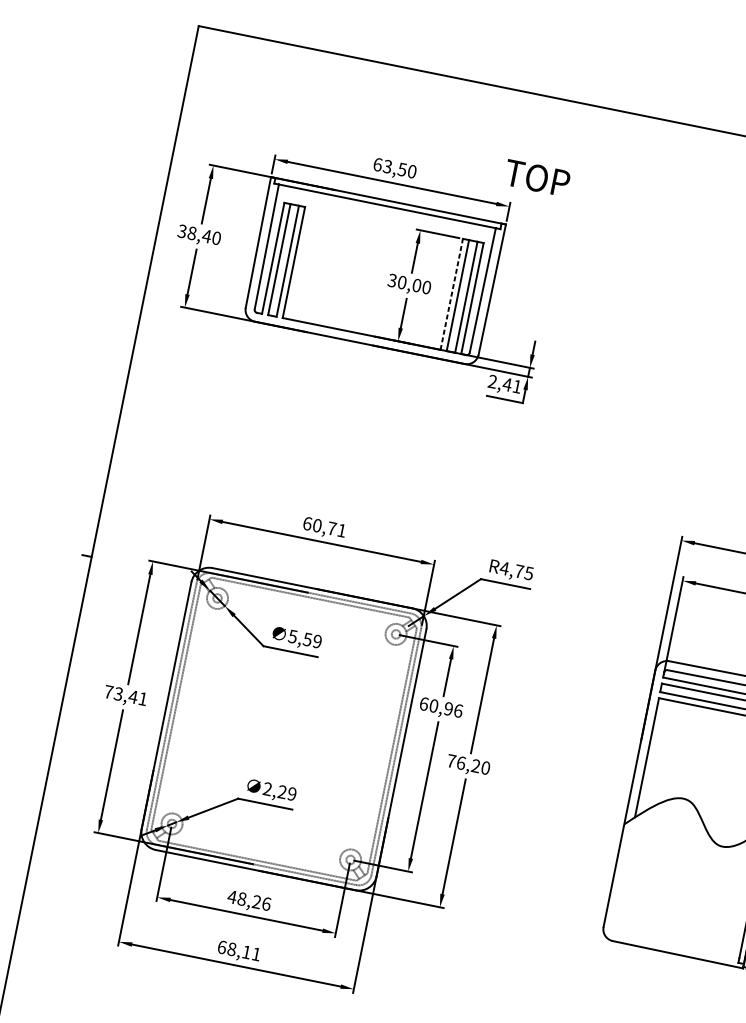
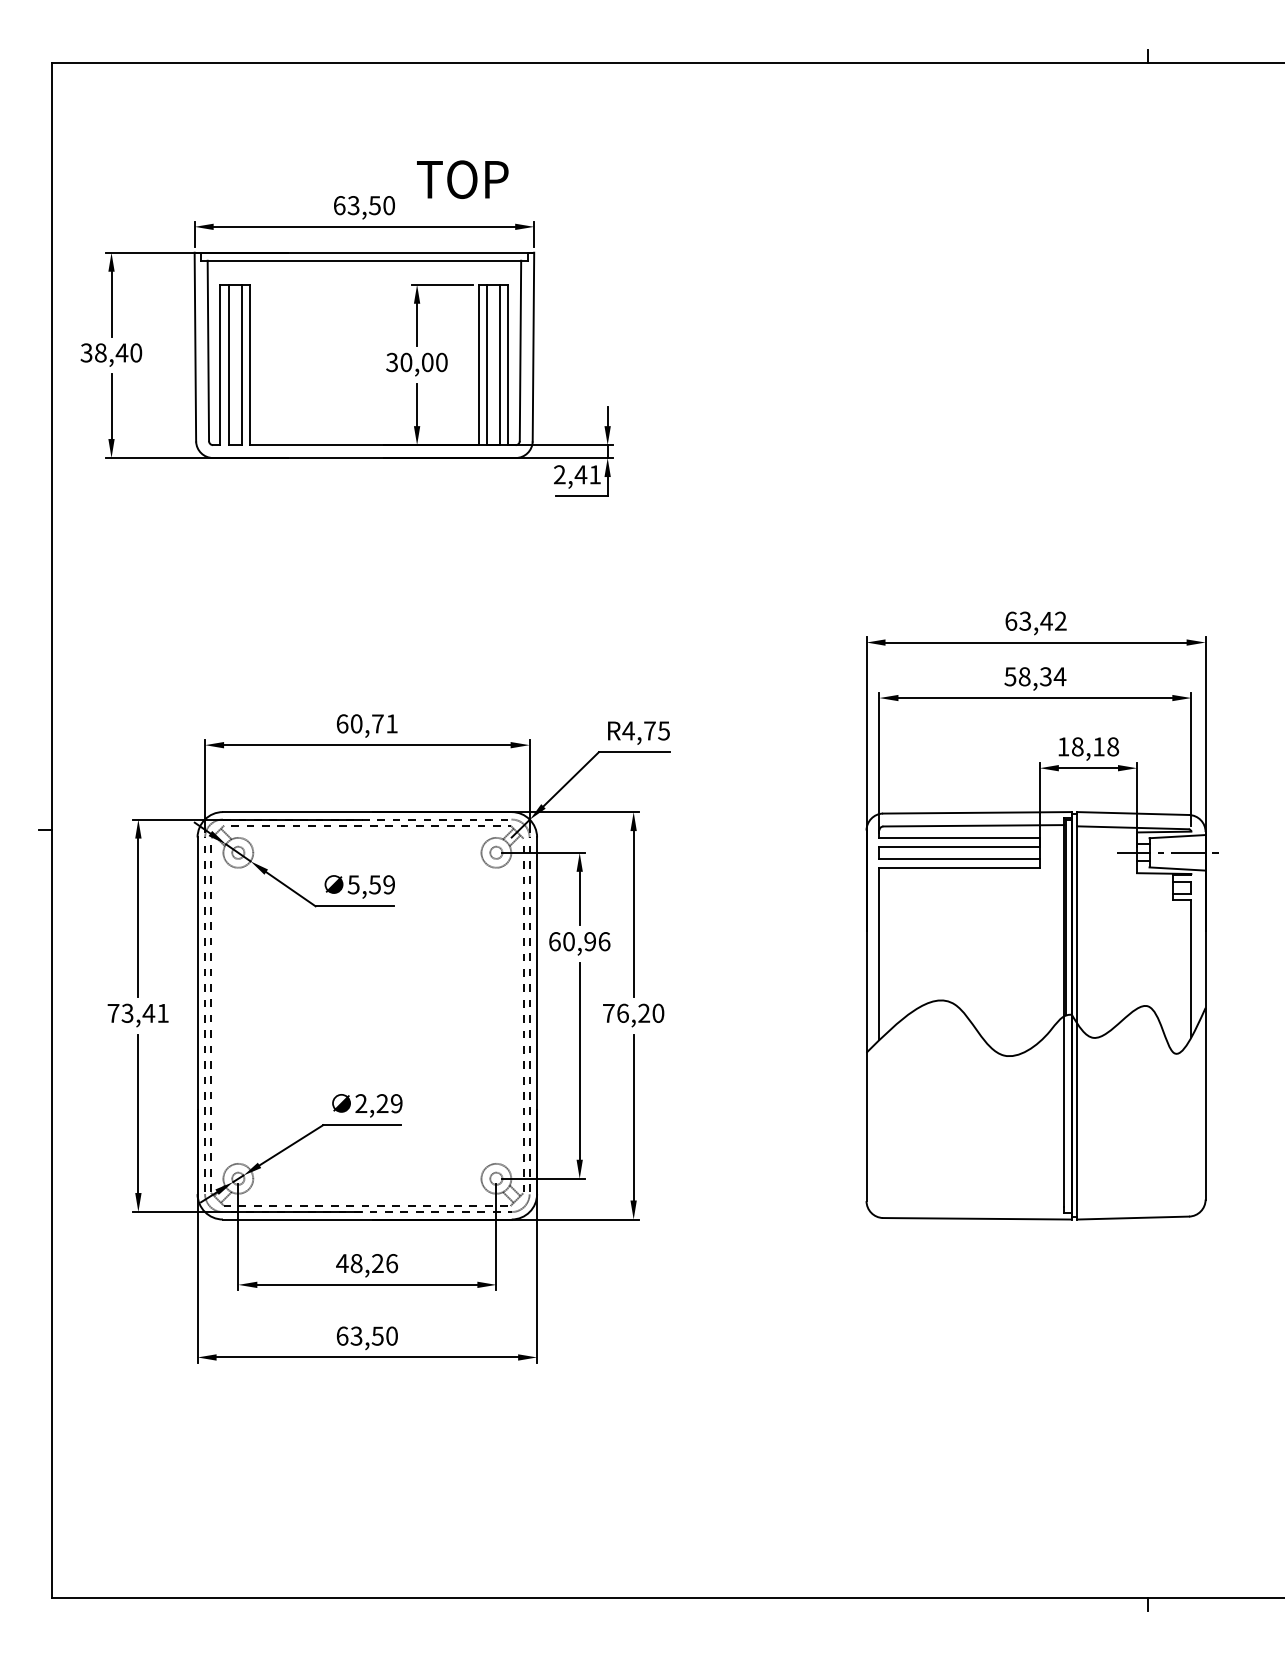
text: (537, 178) -> (462, 179), moved
line: (451, 294) -> (478, 364), dashed -> solid
text: (243, 951) -> (373, 1335), 68,11 -> 63,50

